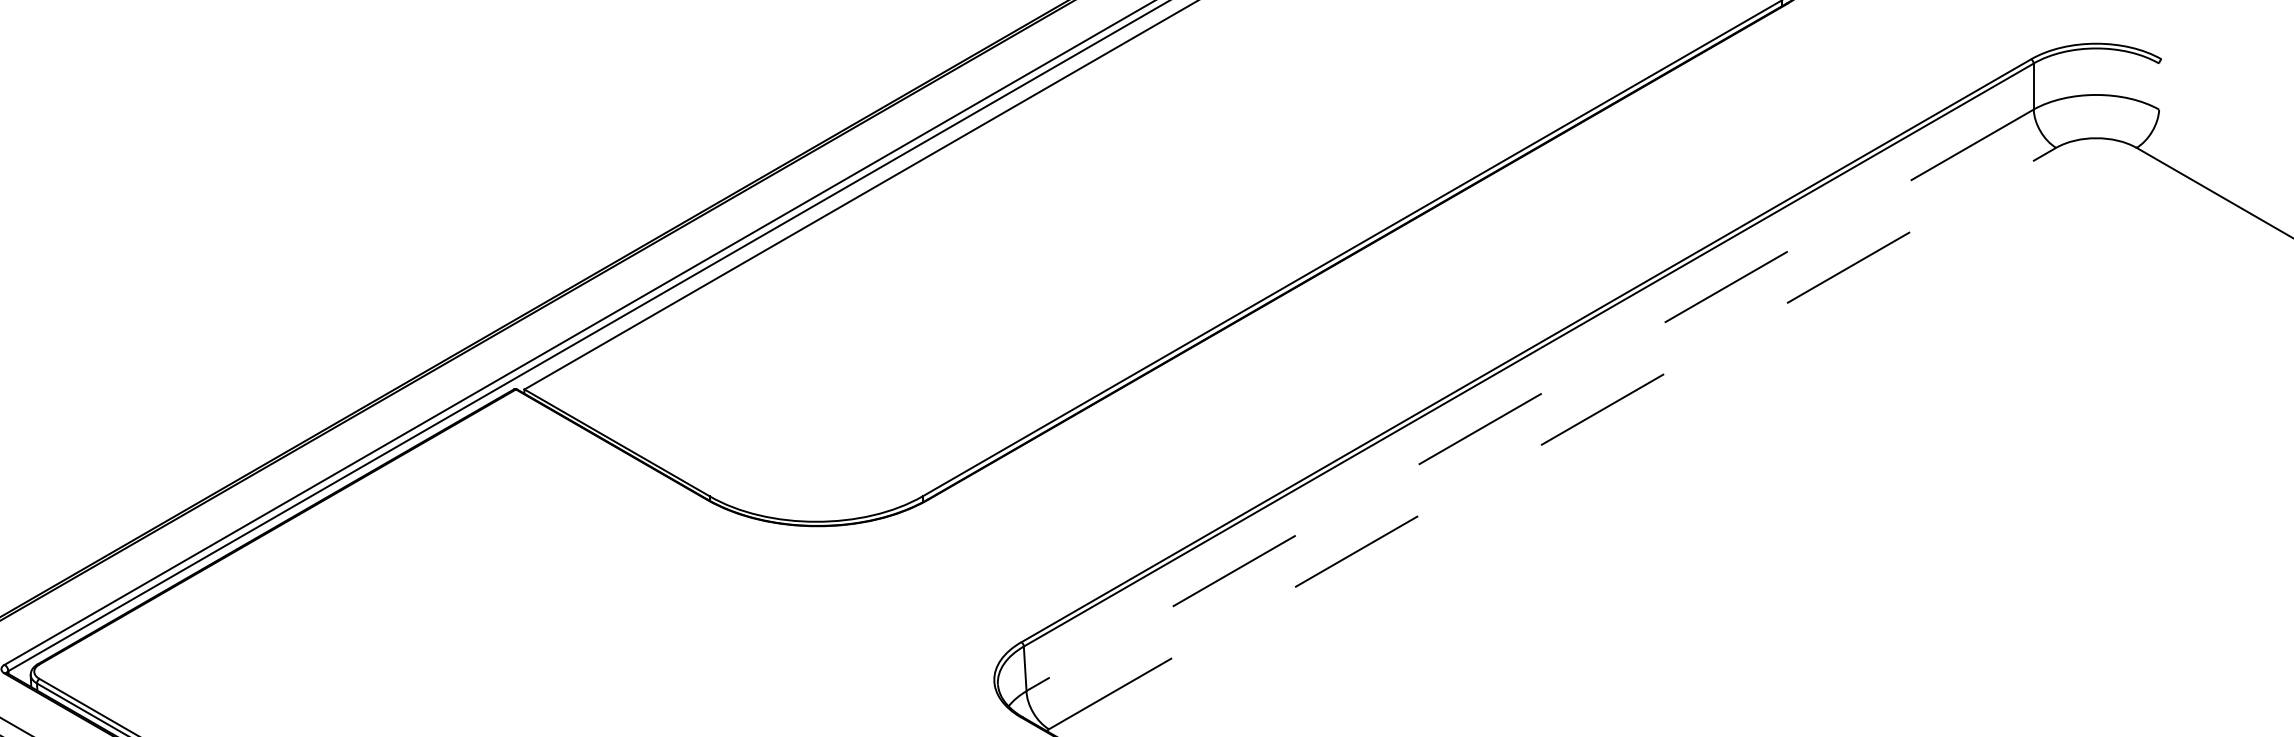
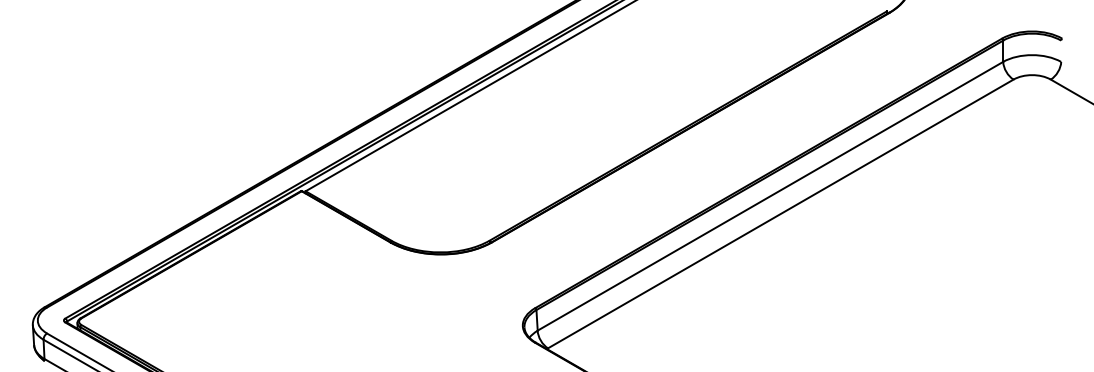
line: (1530, 400) -> (770, 196), dashed -> solid
line: (1551, 437) -> (780, 213), dashed -> solid

